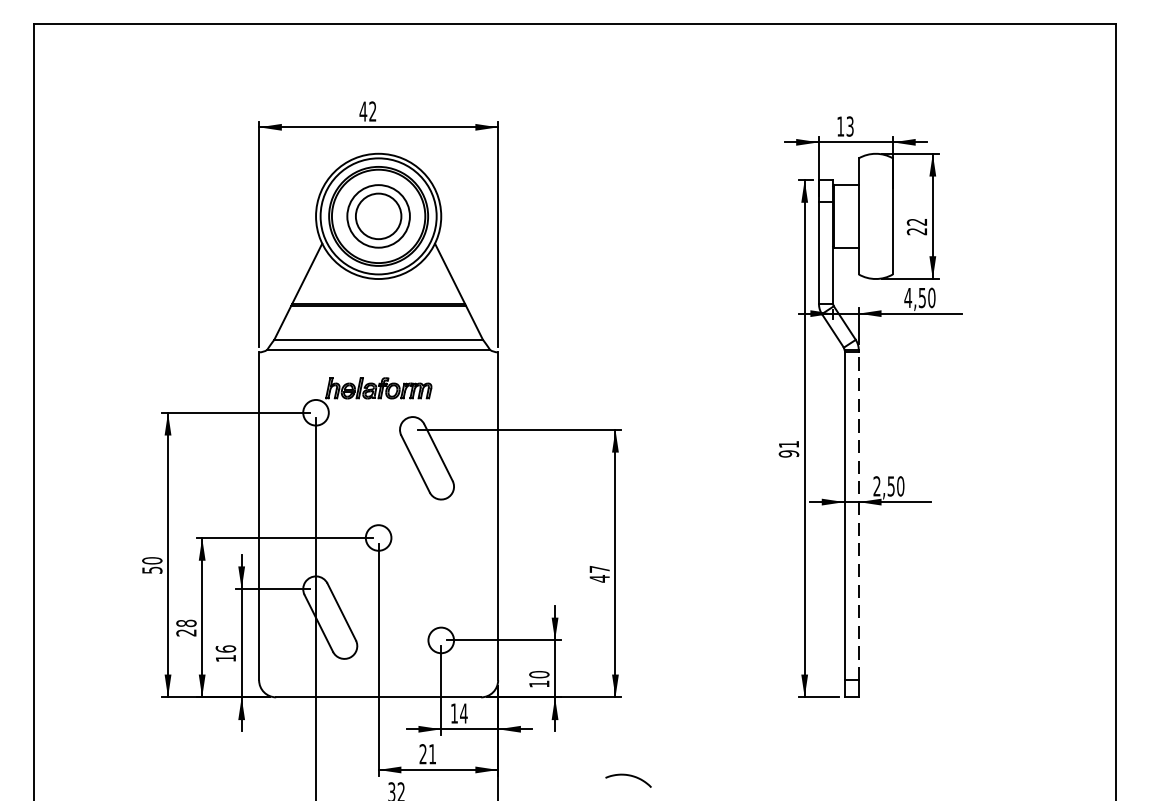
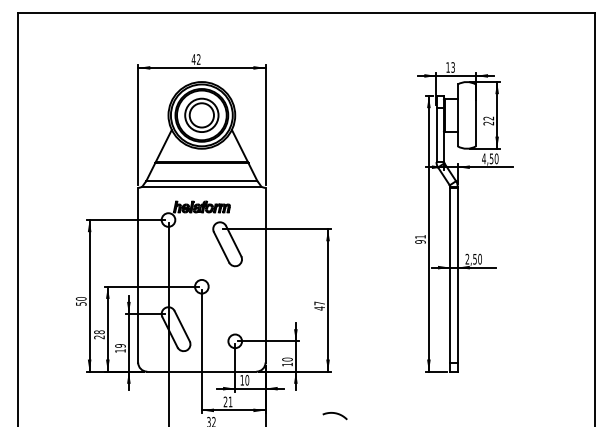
line: (858, 514) -> (457, 274), dashed -> solid
text: (225, 648) -> (120, 345), 16 -> 19
text: (464, 712) -> (247, 379), 14 -> 10

